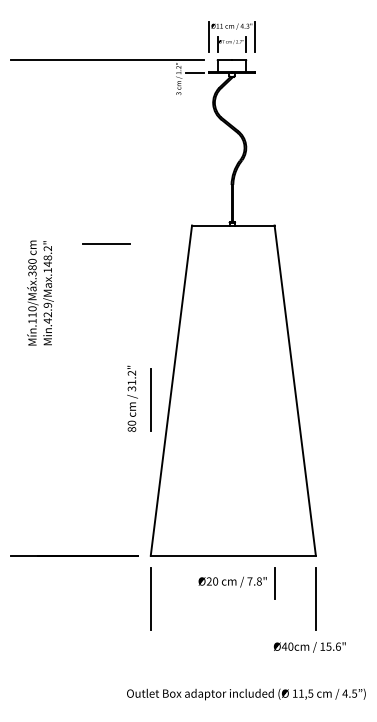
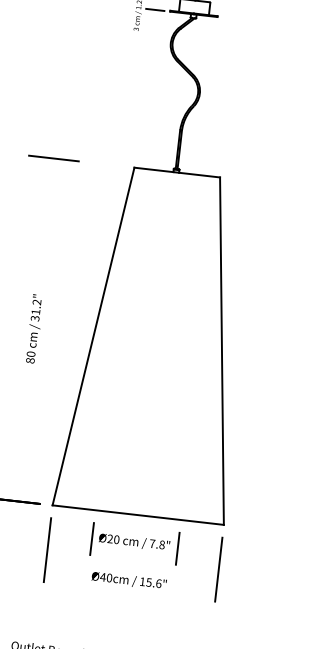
line: (106, 243) -> (53, 158), moved
text: (132, 398) -> (34, 328), moved
line: (150, 399) -> (70, 343), removed
line: (191, 583) -> (91, 538), added
text: (309, 647) -> (128, 581), moved

